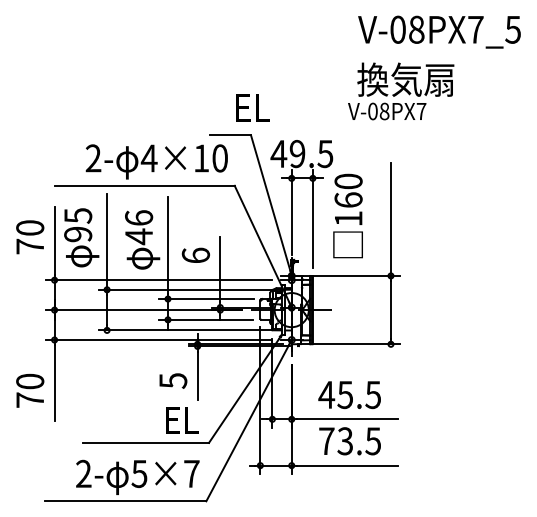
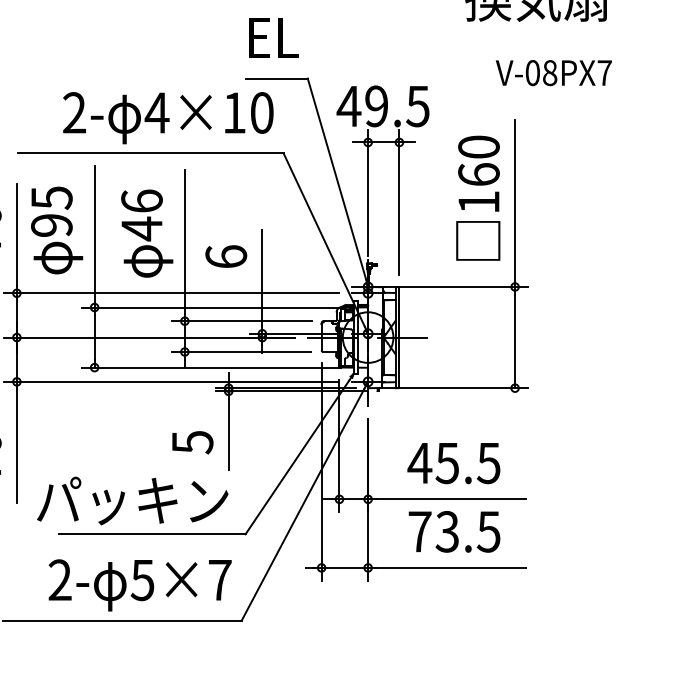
text: (252, 107) -> (272, 37), moved
text: (387, 111) -> (554, 73), moved
text: (347, 215) -> (477, 197), moved
text: (133, 420) -> (133, 501), EL -> パッキン

